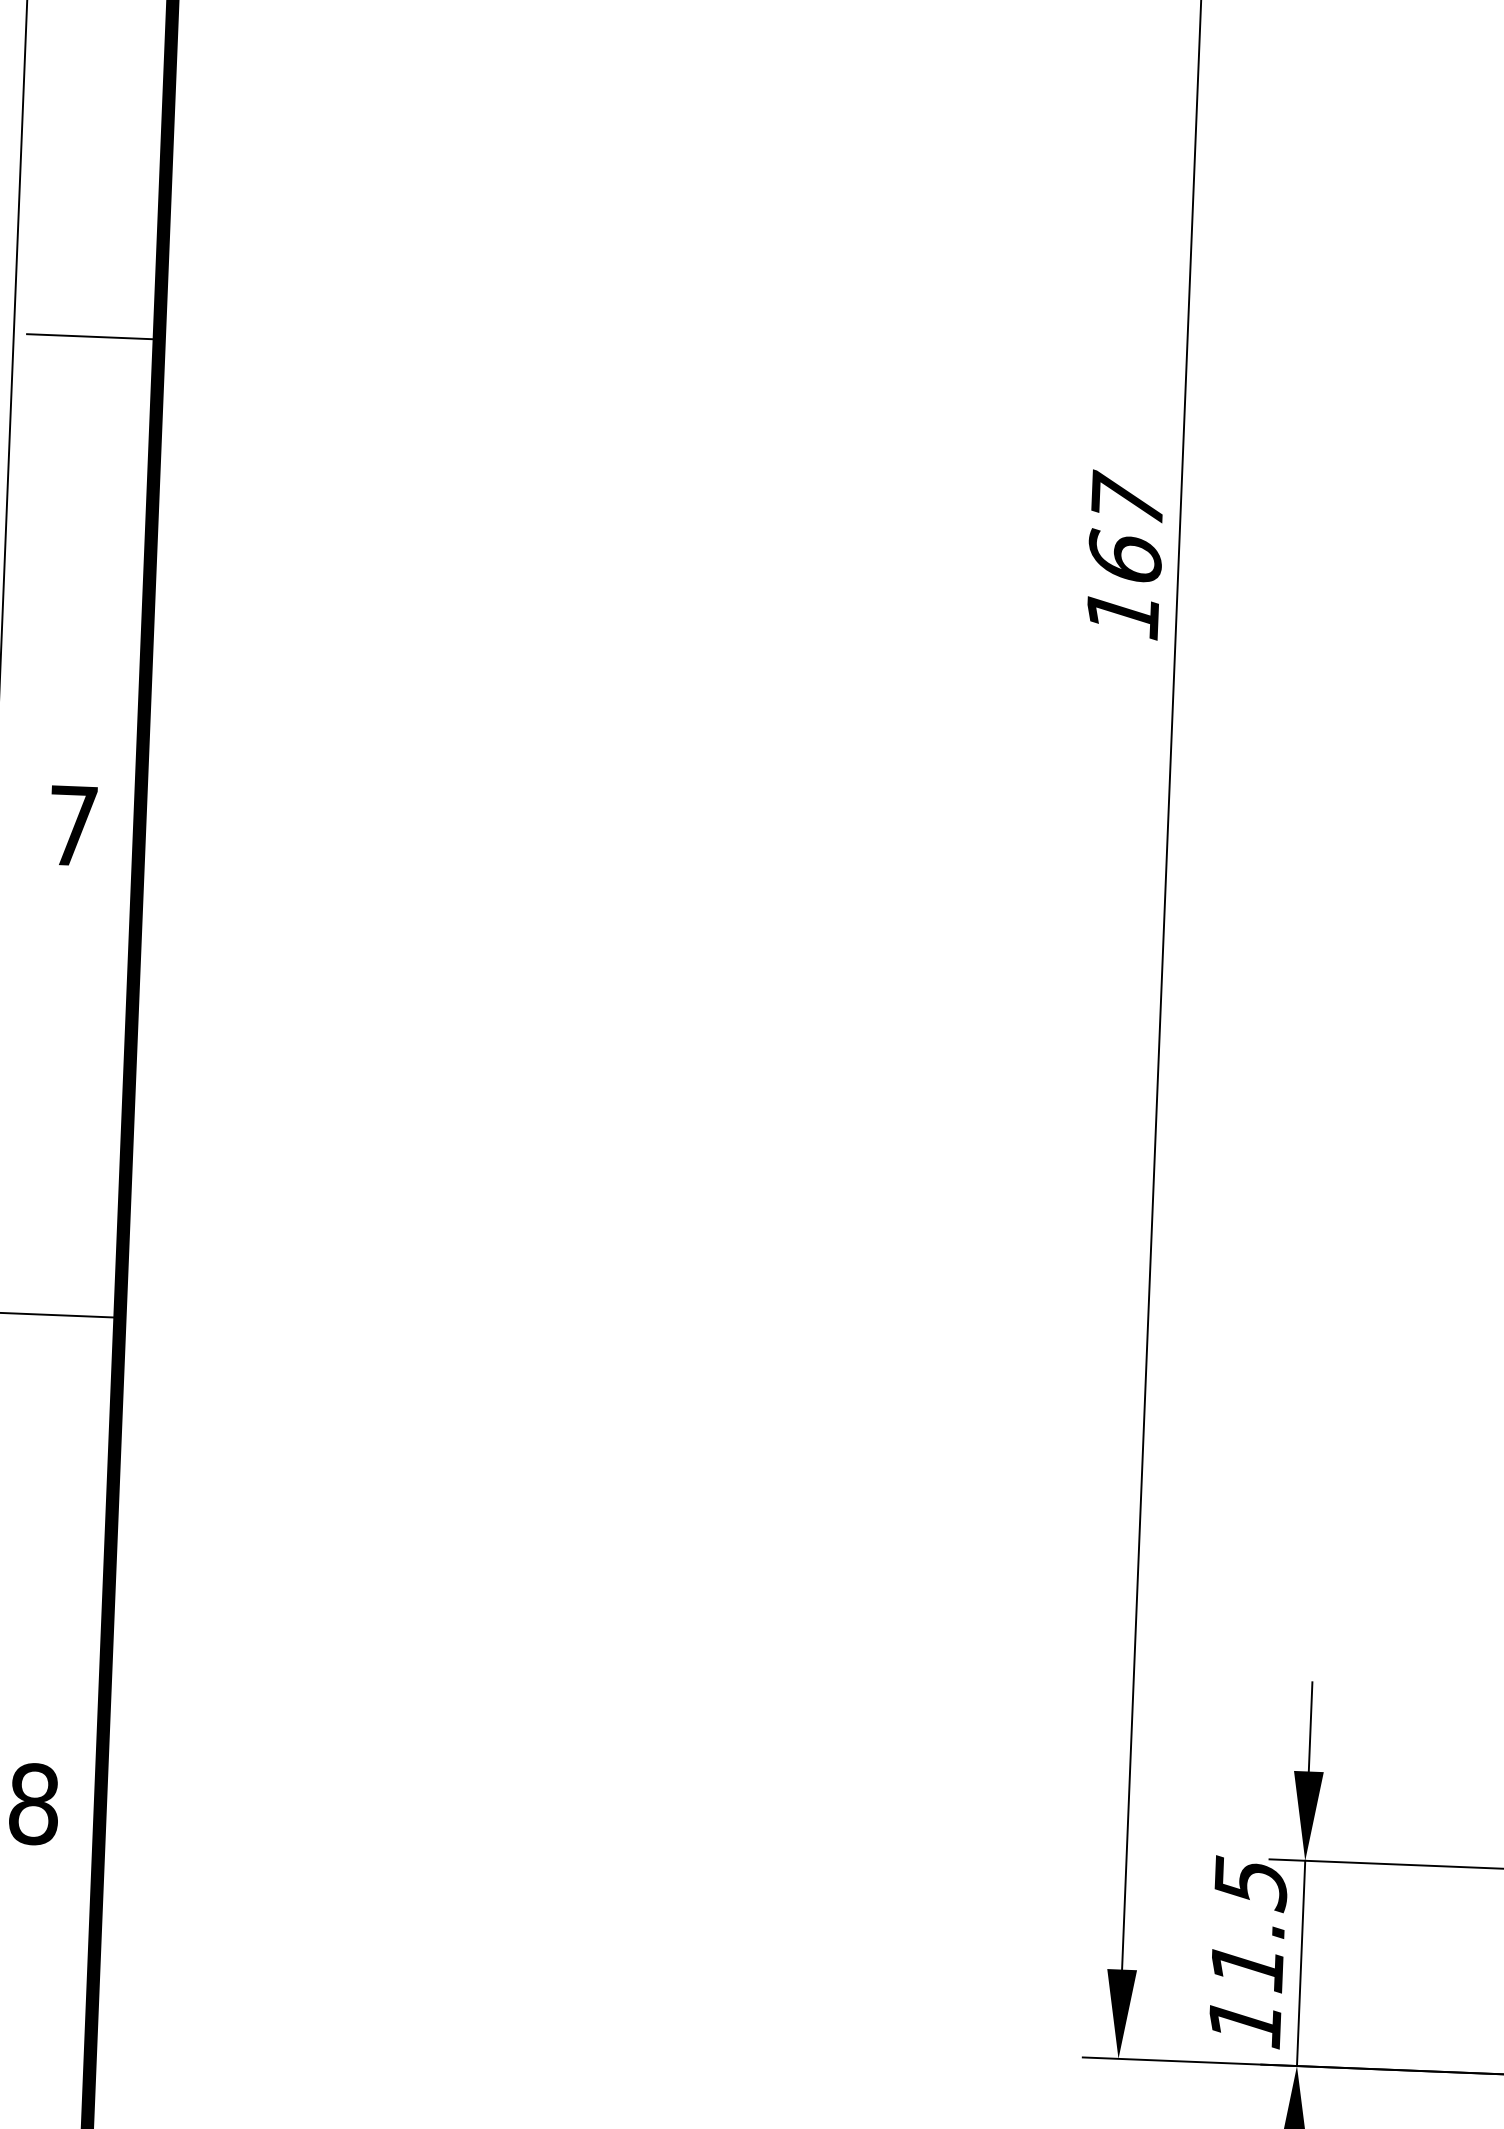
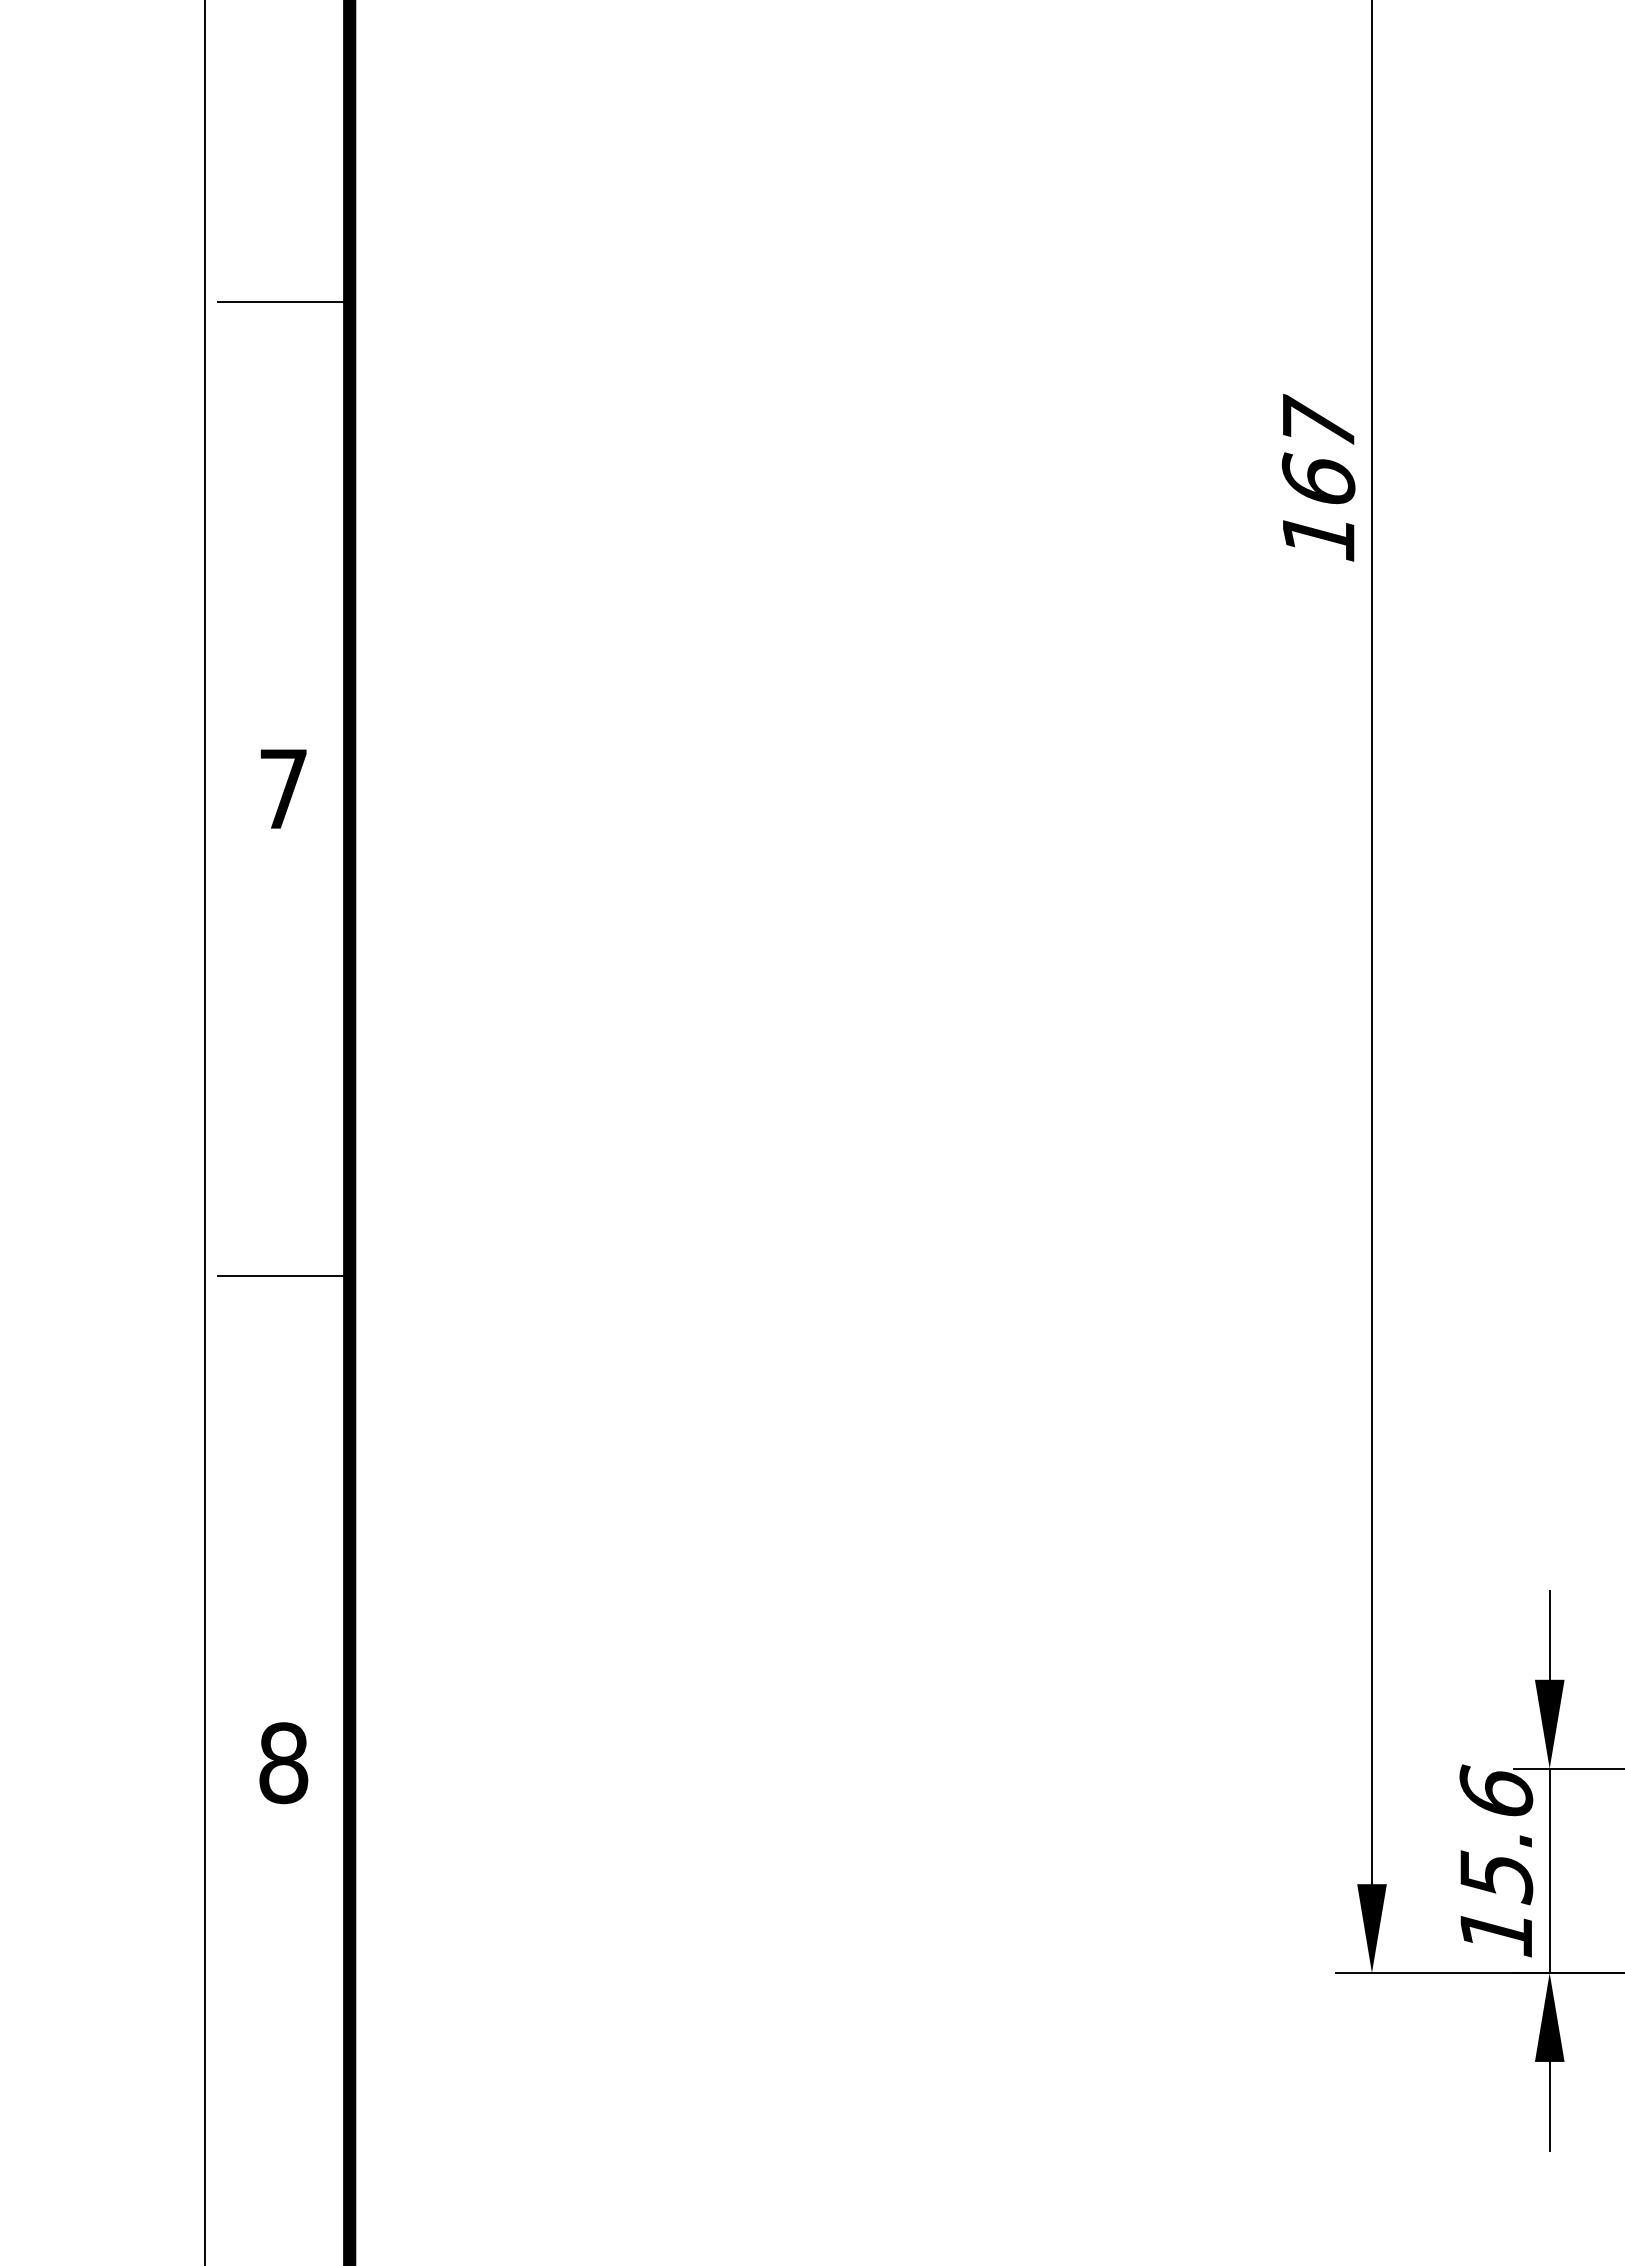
text: (1249, 1924) -> (1496, 1834), 11.5 -> 15.6

